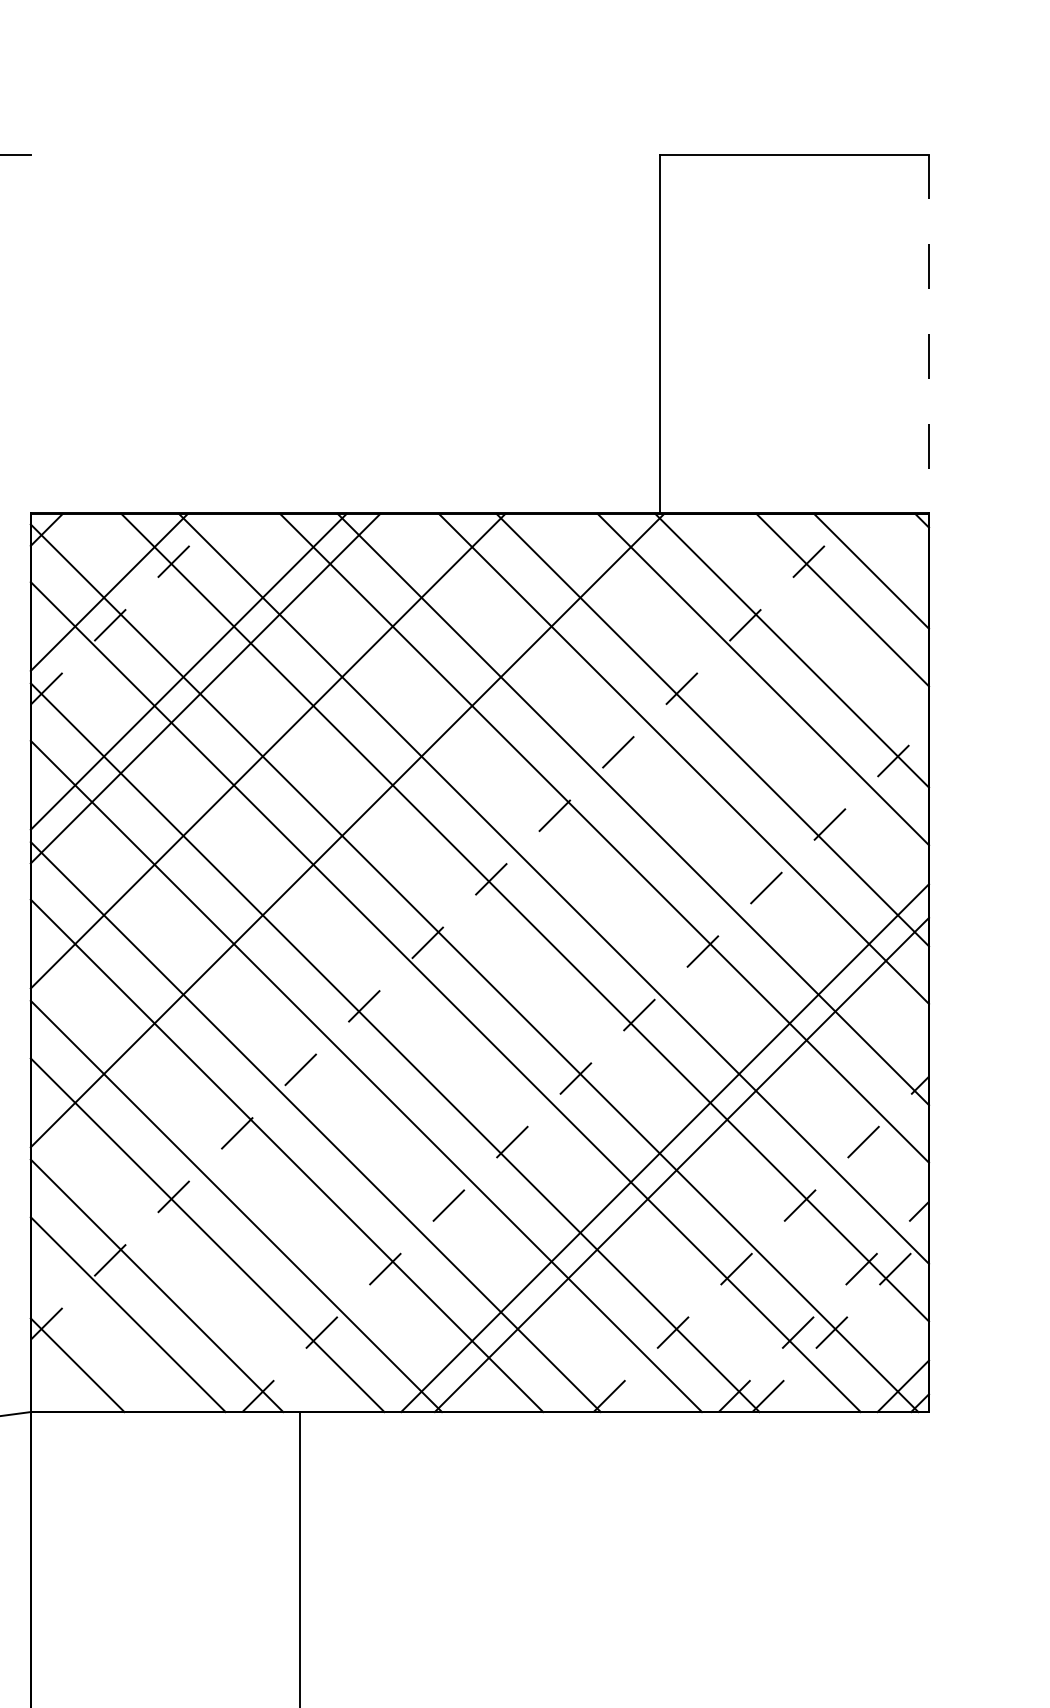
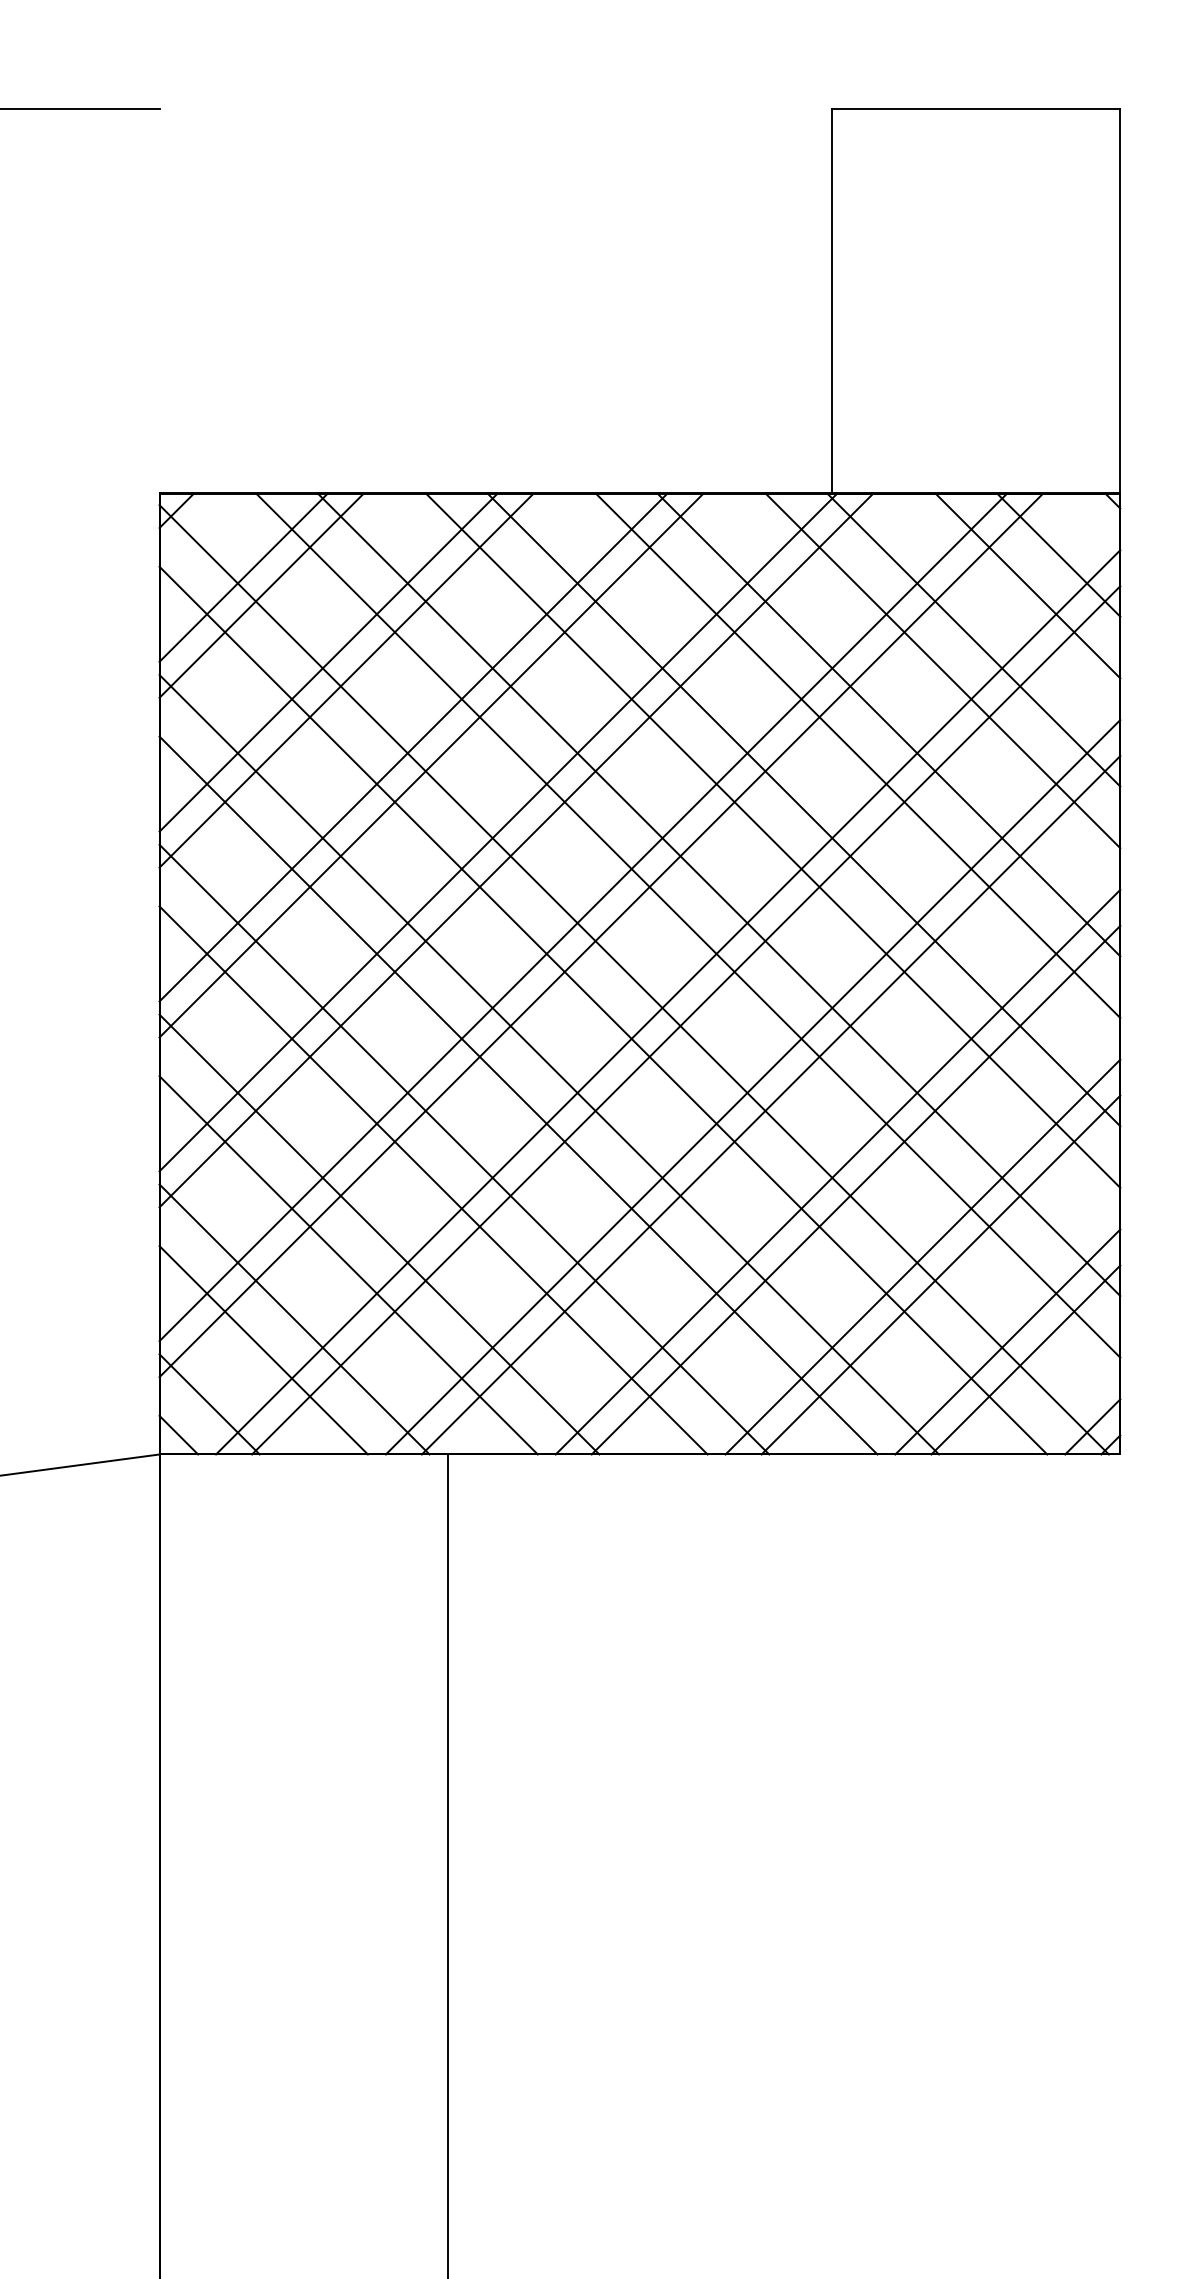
line: (929, 335) -> (1120, 302), dashed -> solid
line: (126, 608) -> (261, 595), dashed -> solid
line: (285, 767) -> (431, 765), added
line: (364, 847) -> (516, 850), added
line: (426, 910) -> (582, 917), added
line: (444, 926) -> (601, 935), dashed -> solid
line: (506, 989) -> (668, 1002), added
line: (523, 1006) -> (686, 1020), added
line: (586, 1068) -> (753, 1086), dashed -> solid
line: (601, 1085) -> (770, 1105), added
line: (744, 1226) -> (922, 1256), added
line: (760, 1244) -> (940, 1275), dashed -> solid
line: (824, 1306) -> (1008, 1341), dashed -> solid
line: (840, 1324) -> (1025, 1360), dashed -> solid
line: (48, 1393) -> (178, 1434), added

